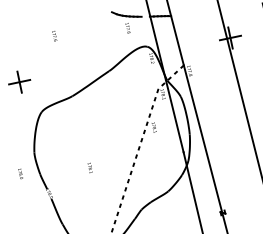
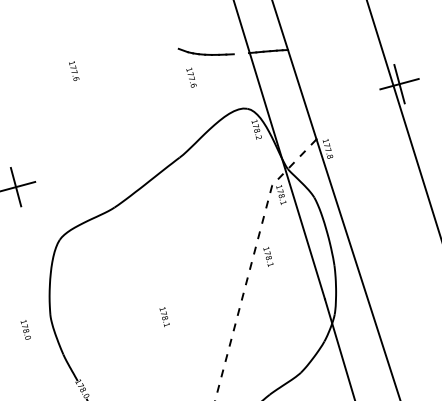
text: (127, 28) -> (190, 78), moved
text: (54, 36) -> (73, 71), moved
text: (89, 167) -> (163, 316), moved
text: (20, 173) -> (25, 329), moved

